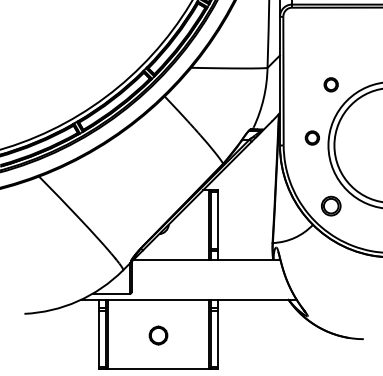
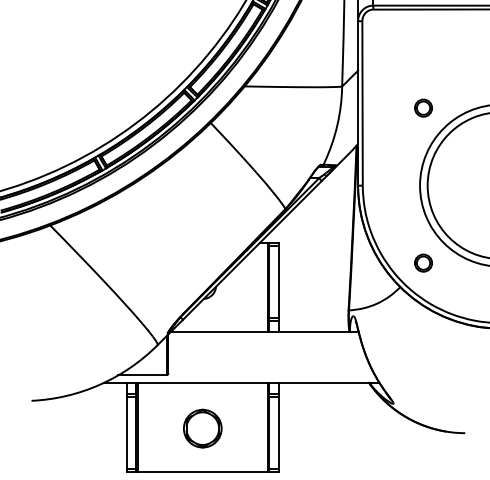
part: (312, 137) -> (399, 175), removed
part: (331, 205) -> (423, 262), size x0.71
part: (158, 335) -> (202, 428), size x1.67

